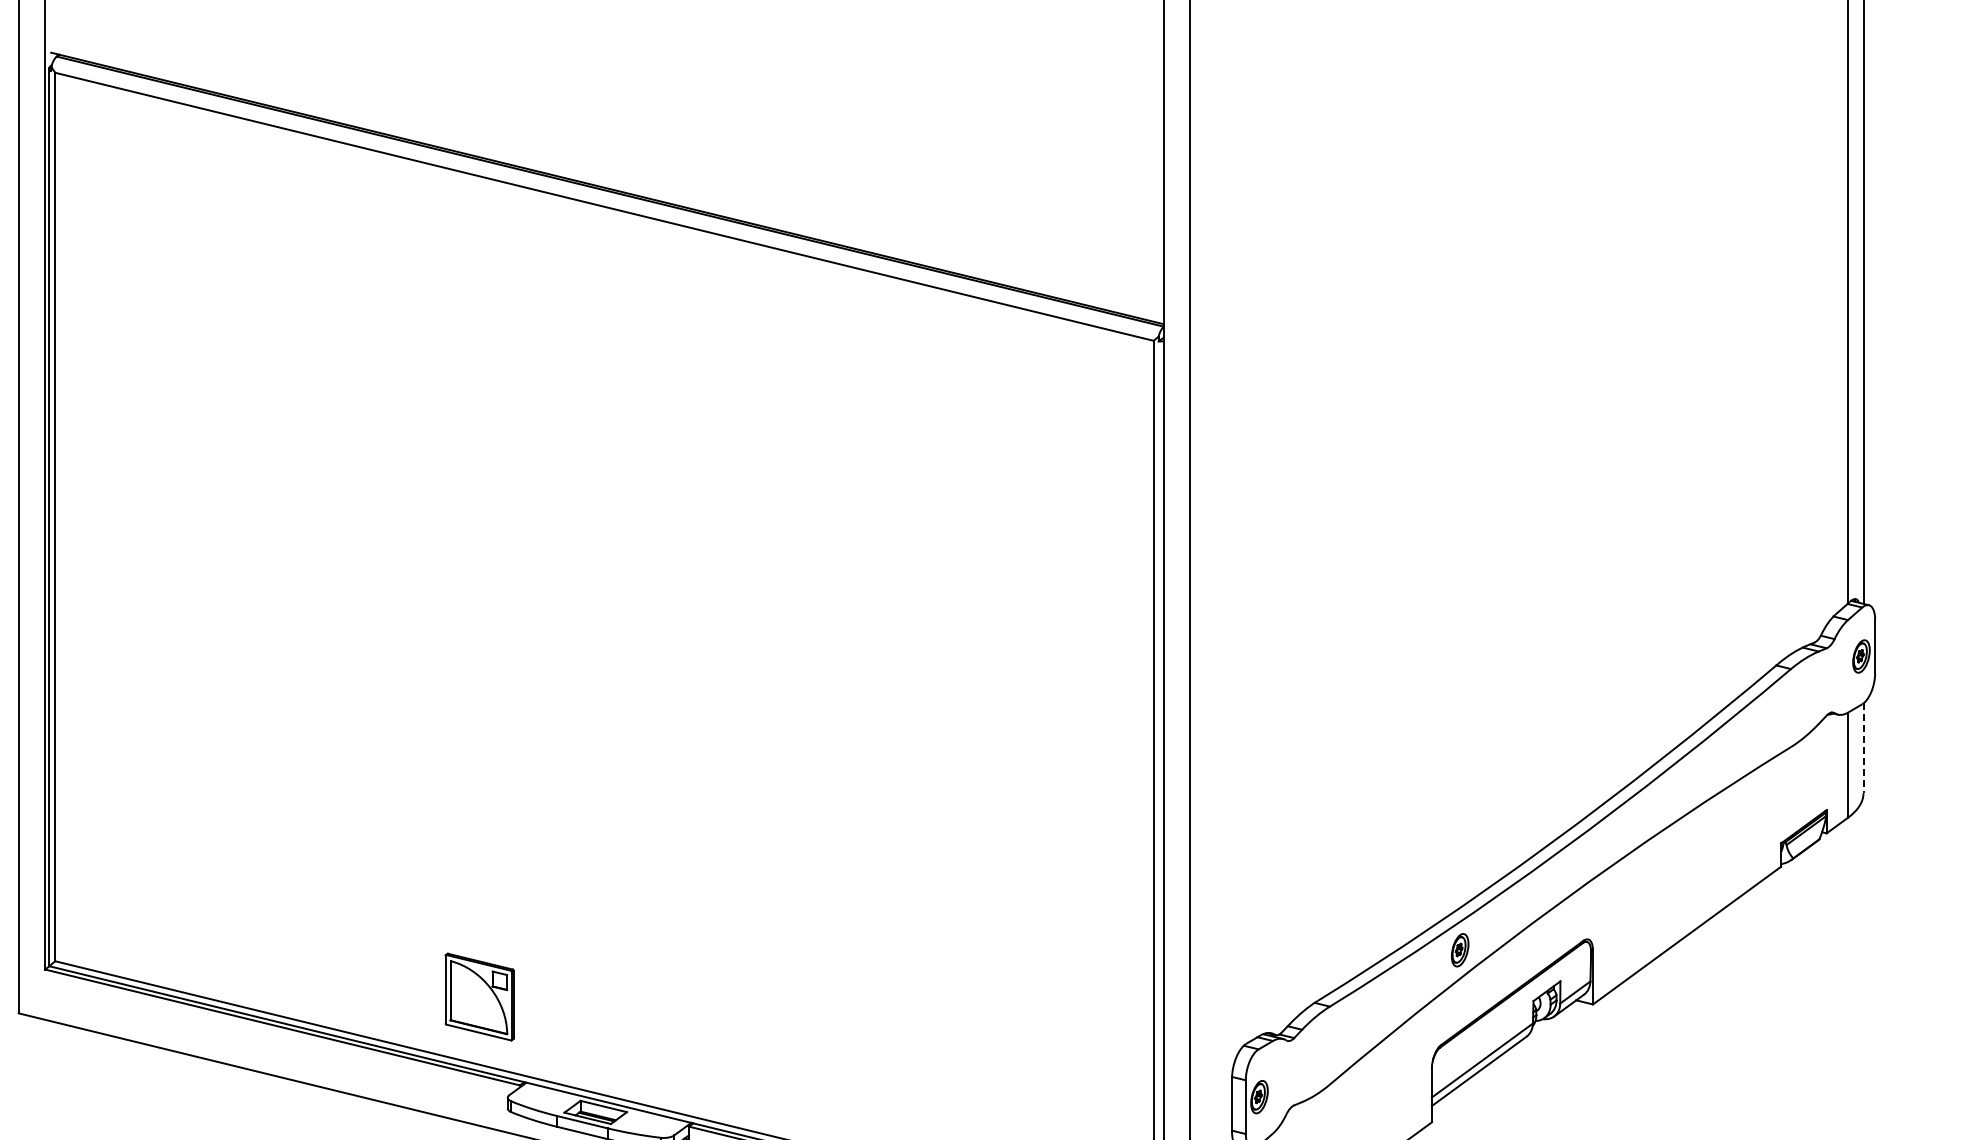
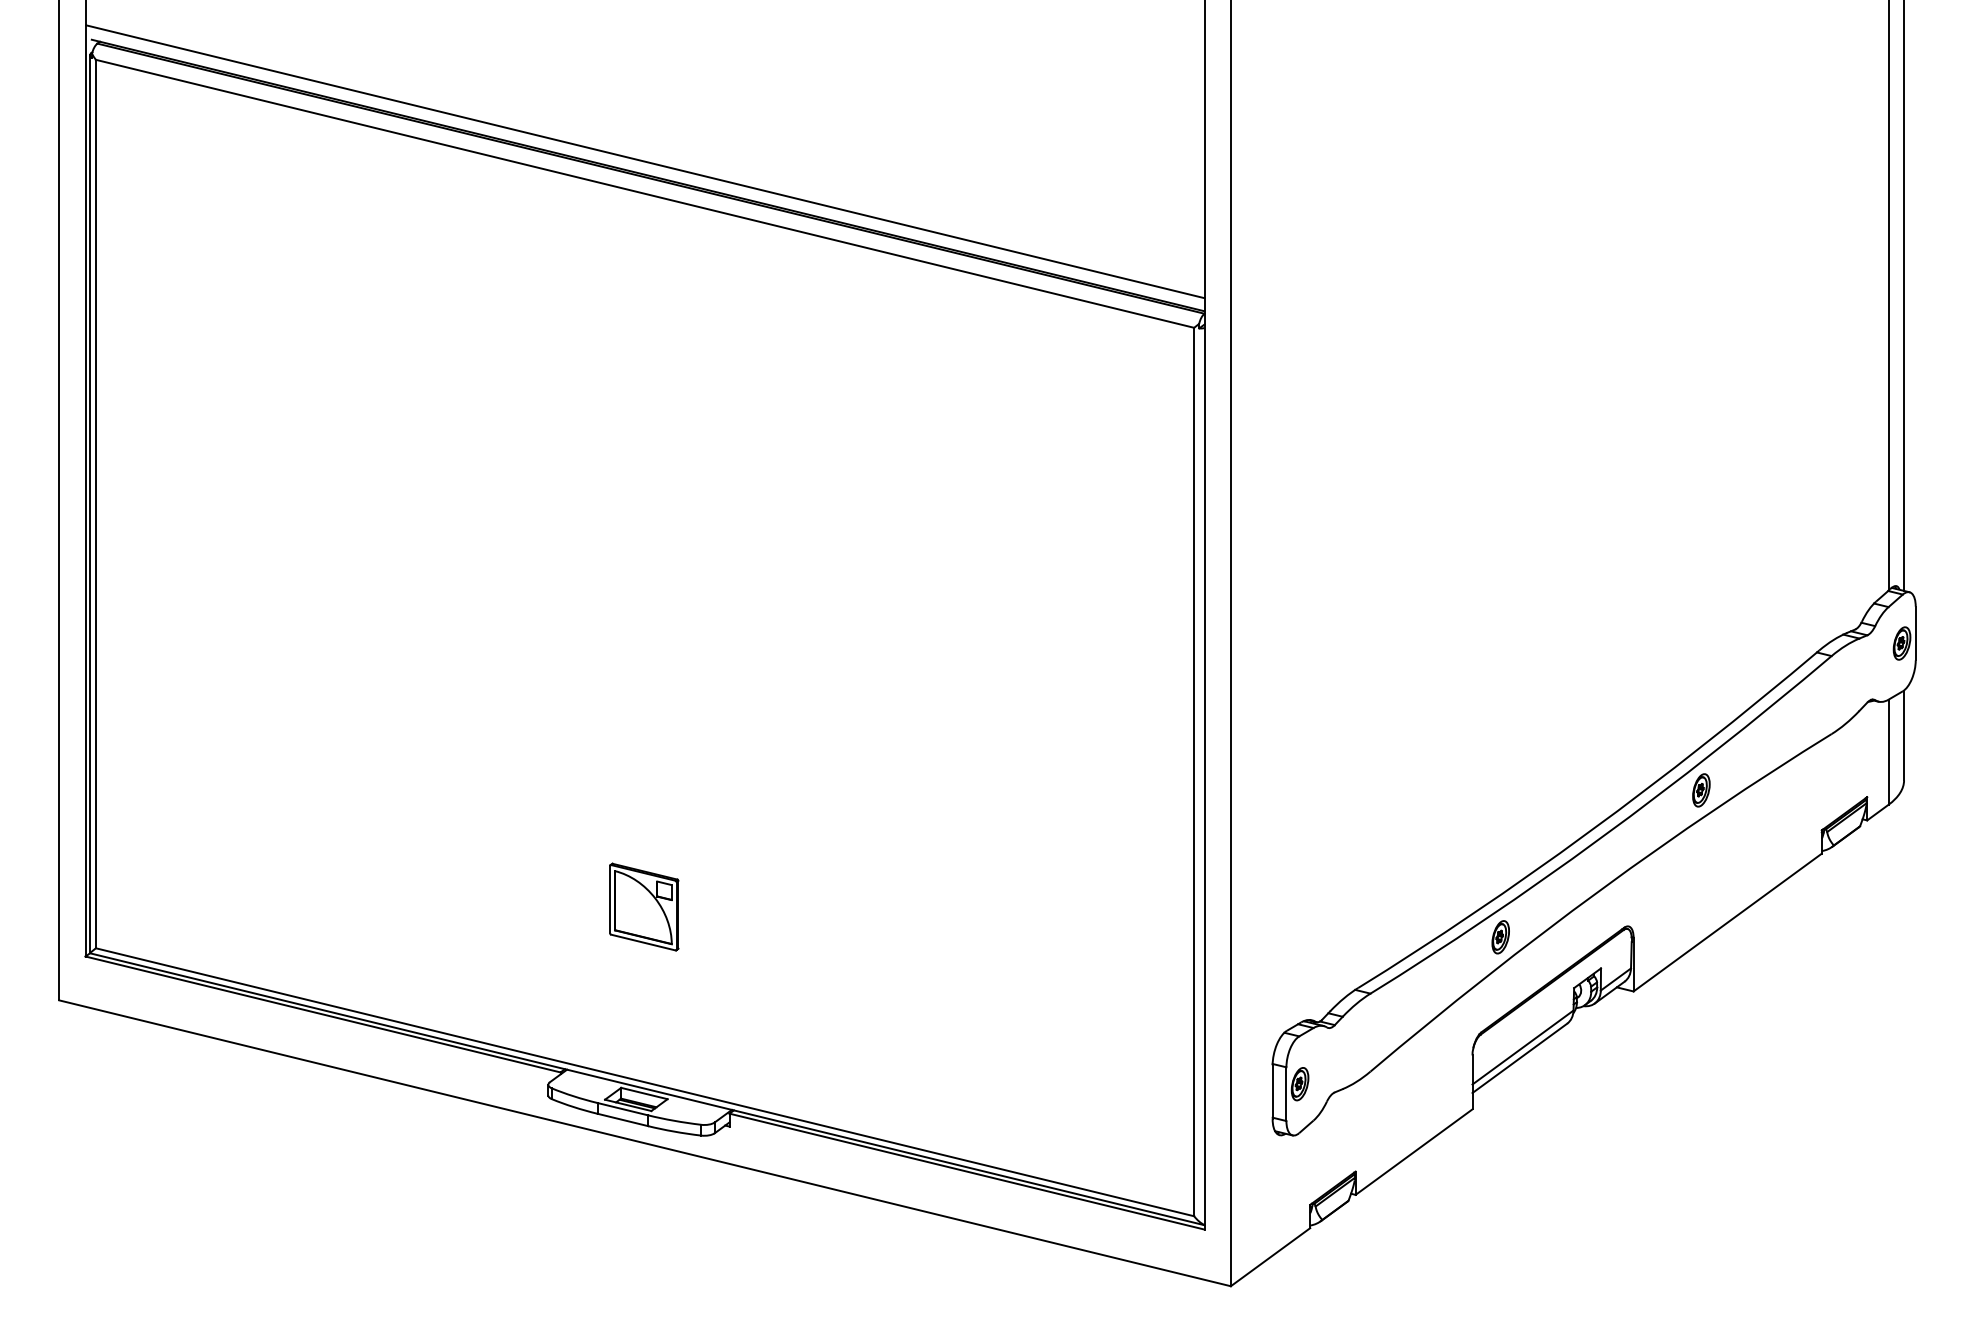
line: (604, 174) -> (645, 161), added
line: (1863, 748) -> (1904, 735), dashed -> solid
part: (1660, 803) -> (1701, 790), added
part: (479, 996) -> (644, 906), moved

